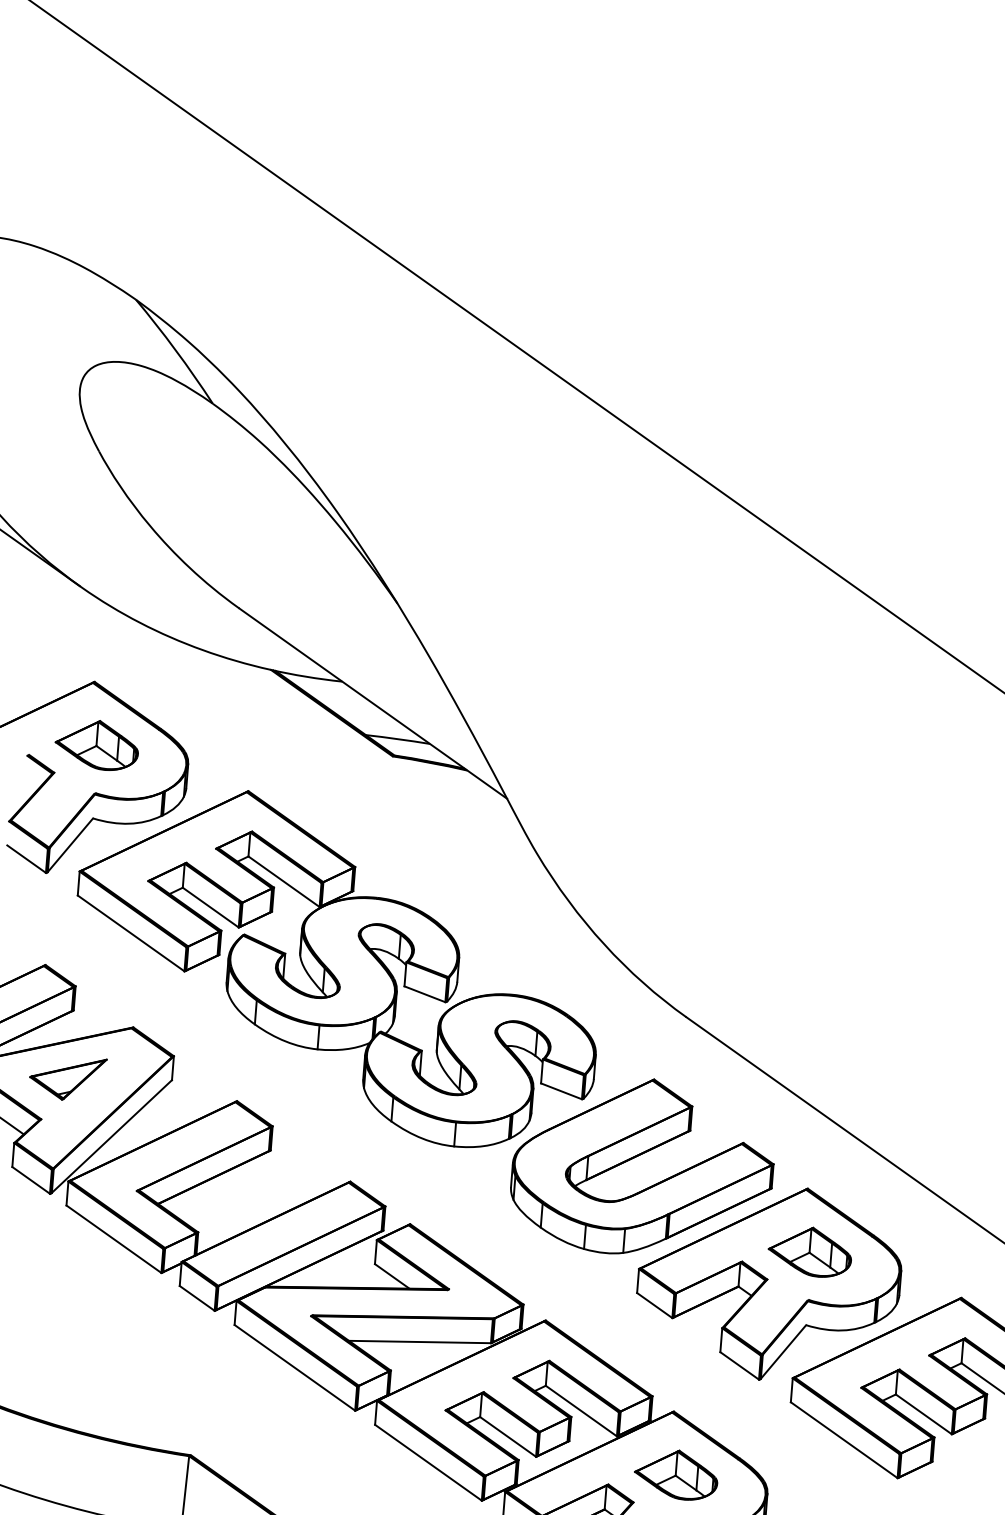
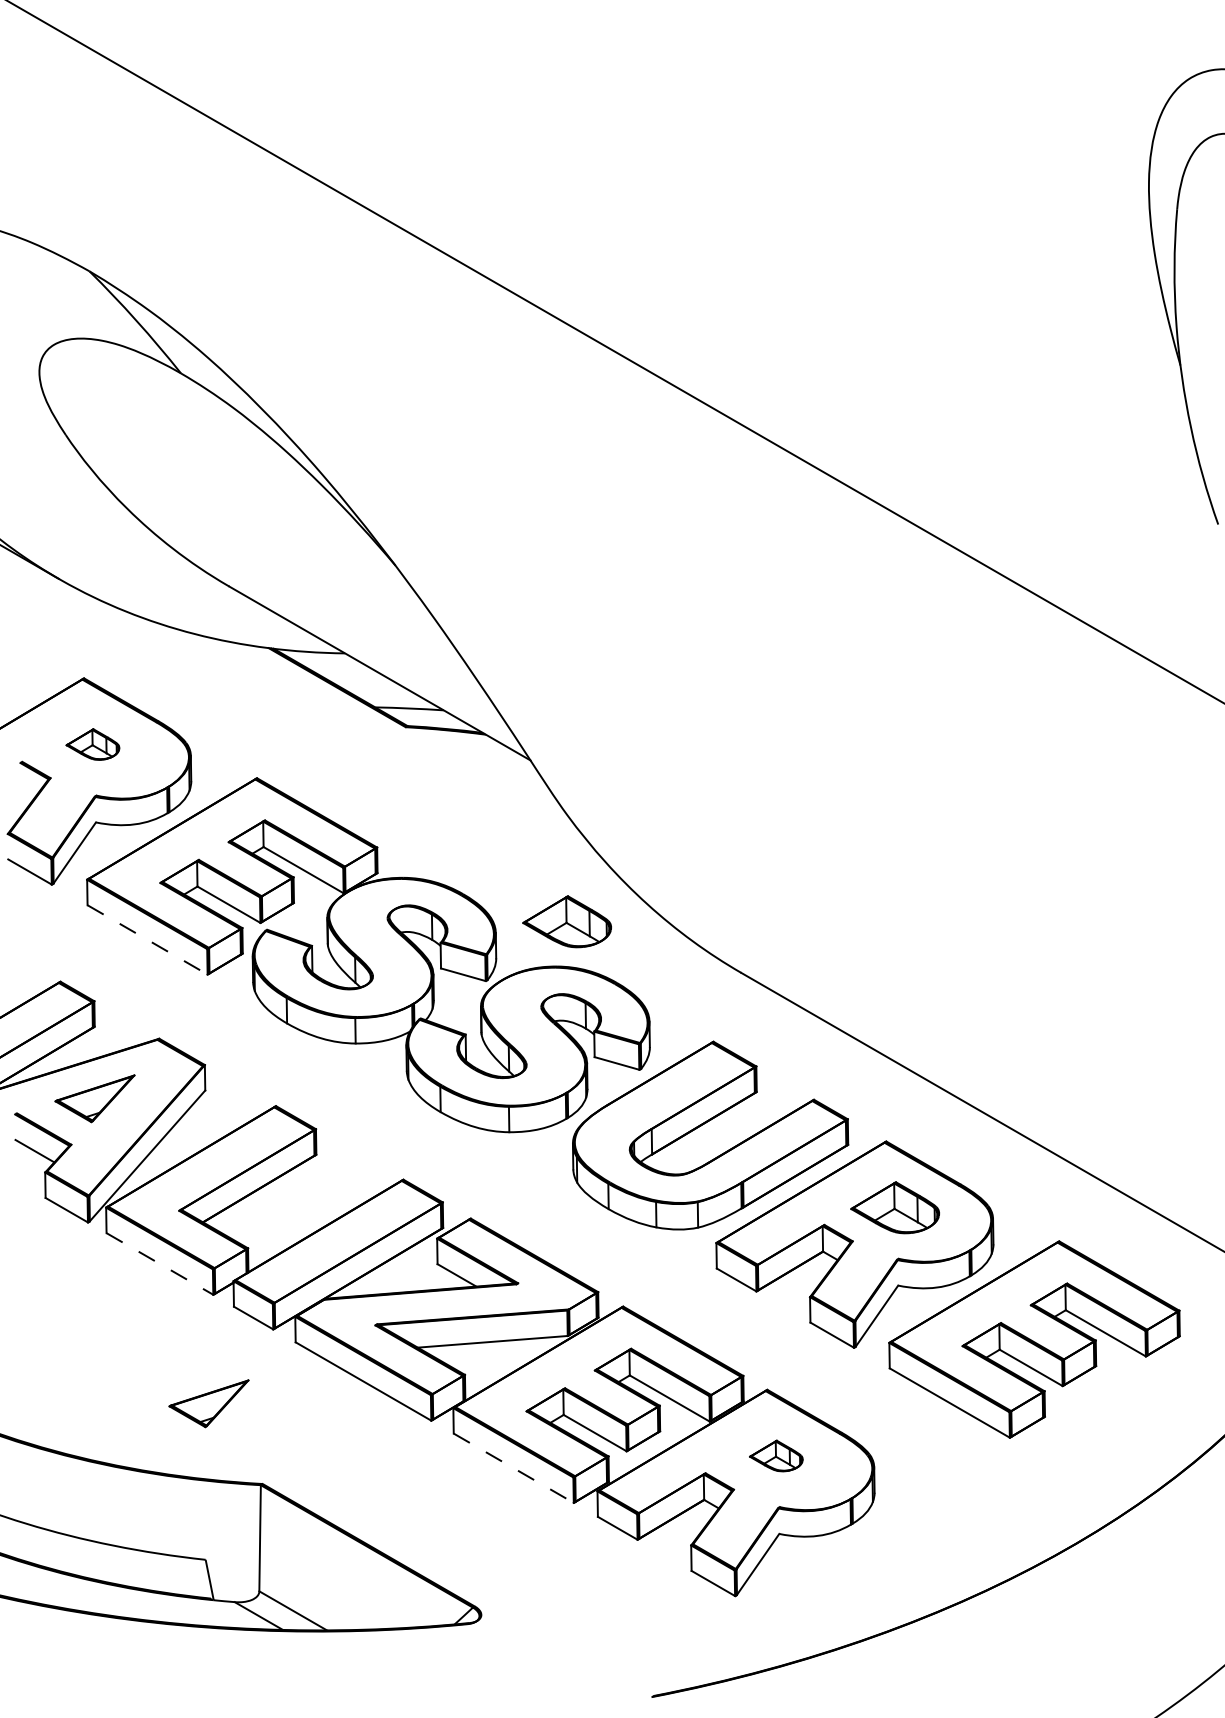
part: (96, 744) -> (92, 744), size x0.6
line: (131, 934) -> (148, 940), solid -> dashed
part: (526, 953) -> (566, 921), added
line: (113, 1238) -> (159, 1263), solid -> dashed
part: (147, 1374) -> (208, 1403), added
line: (429, 1463) -> (514, 1468), solid -> dashed
part: (676, 1474) -> (776, 1455), size x0.6

